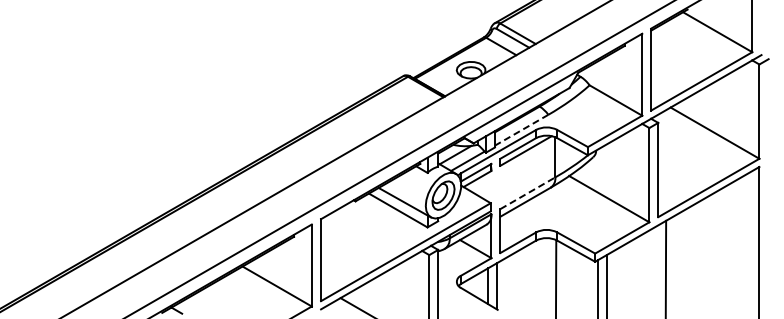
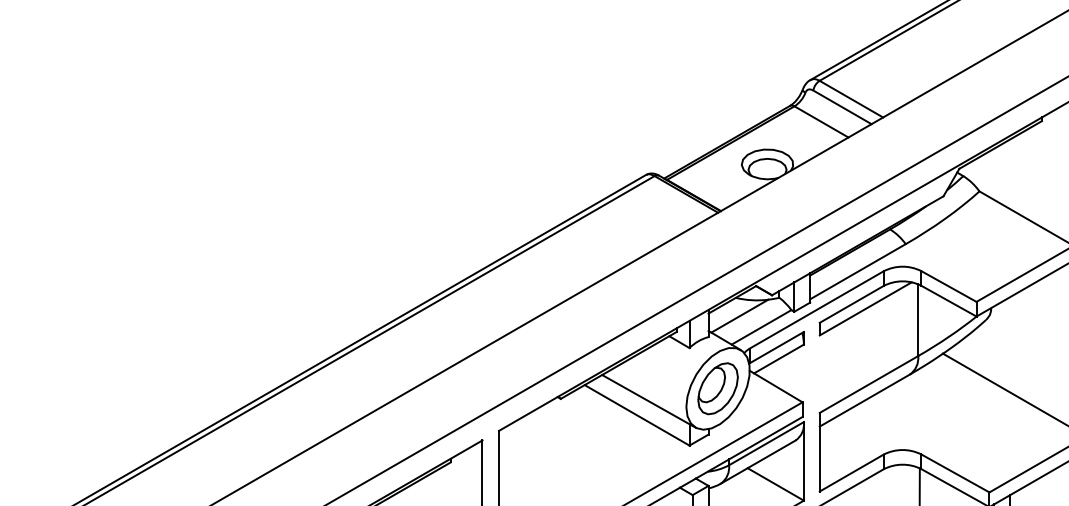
line: (521, 130) -> (857, 272), dashed -> solid
line: (527, 193) -> (868, 384), dashed -> solid

